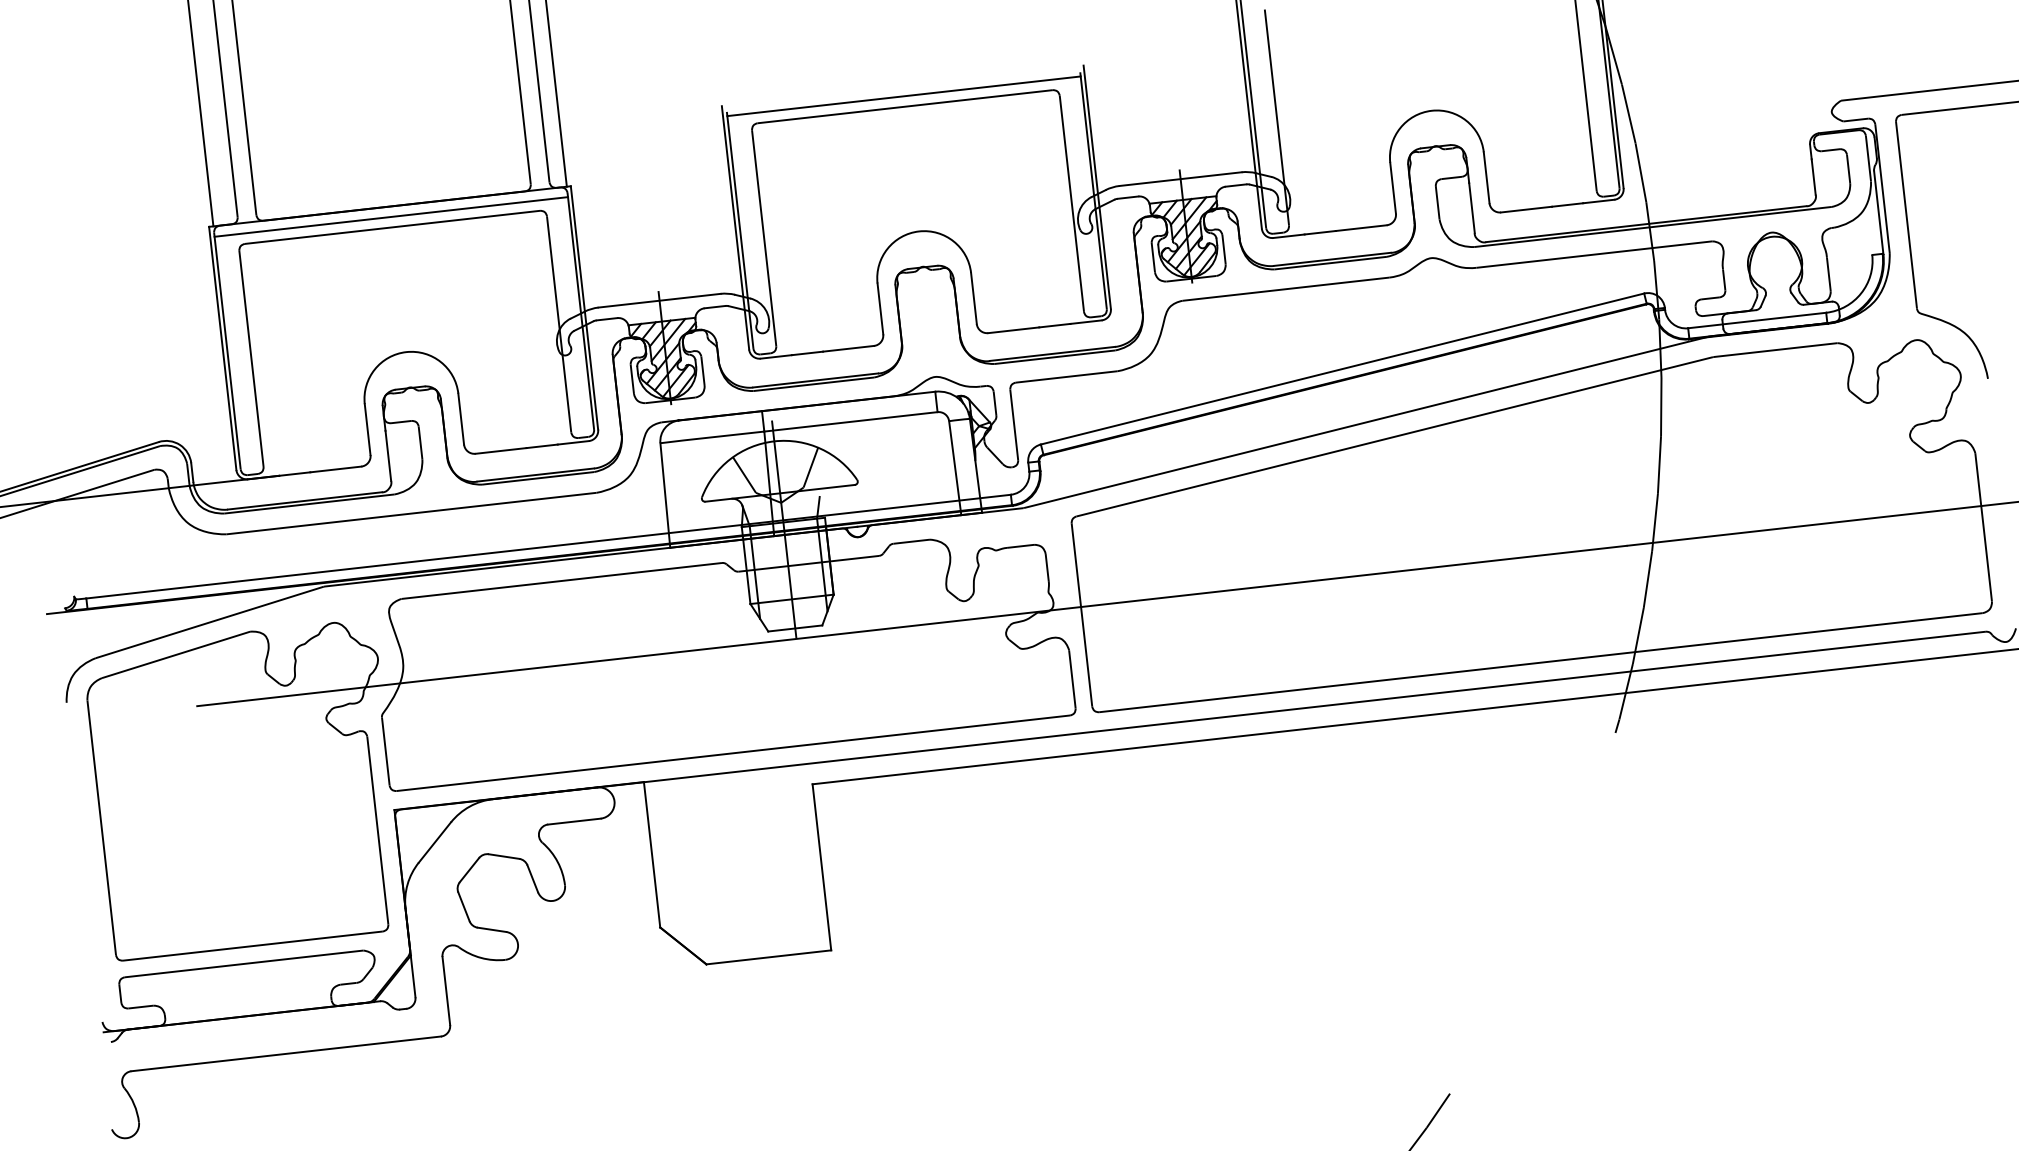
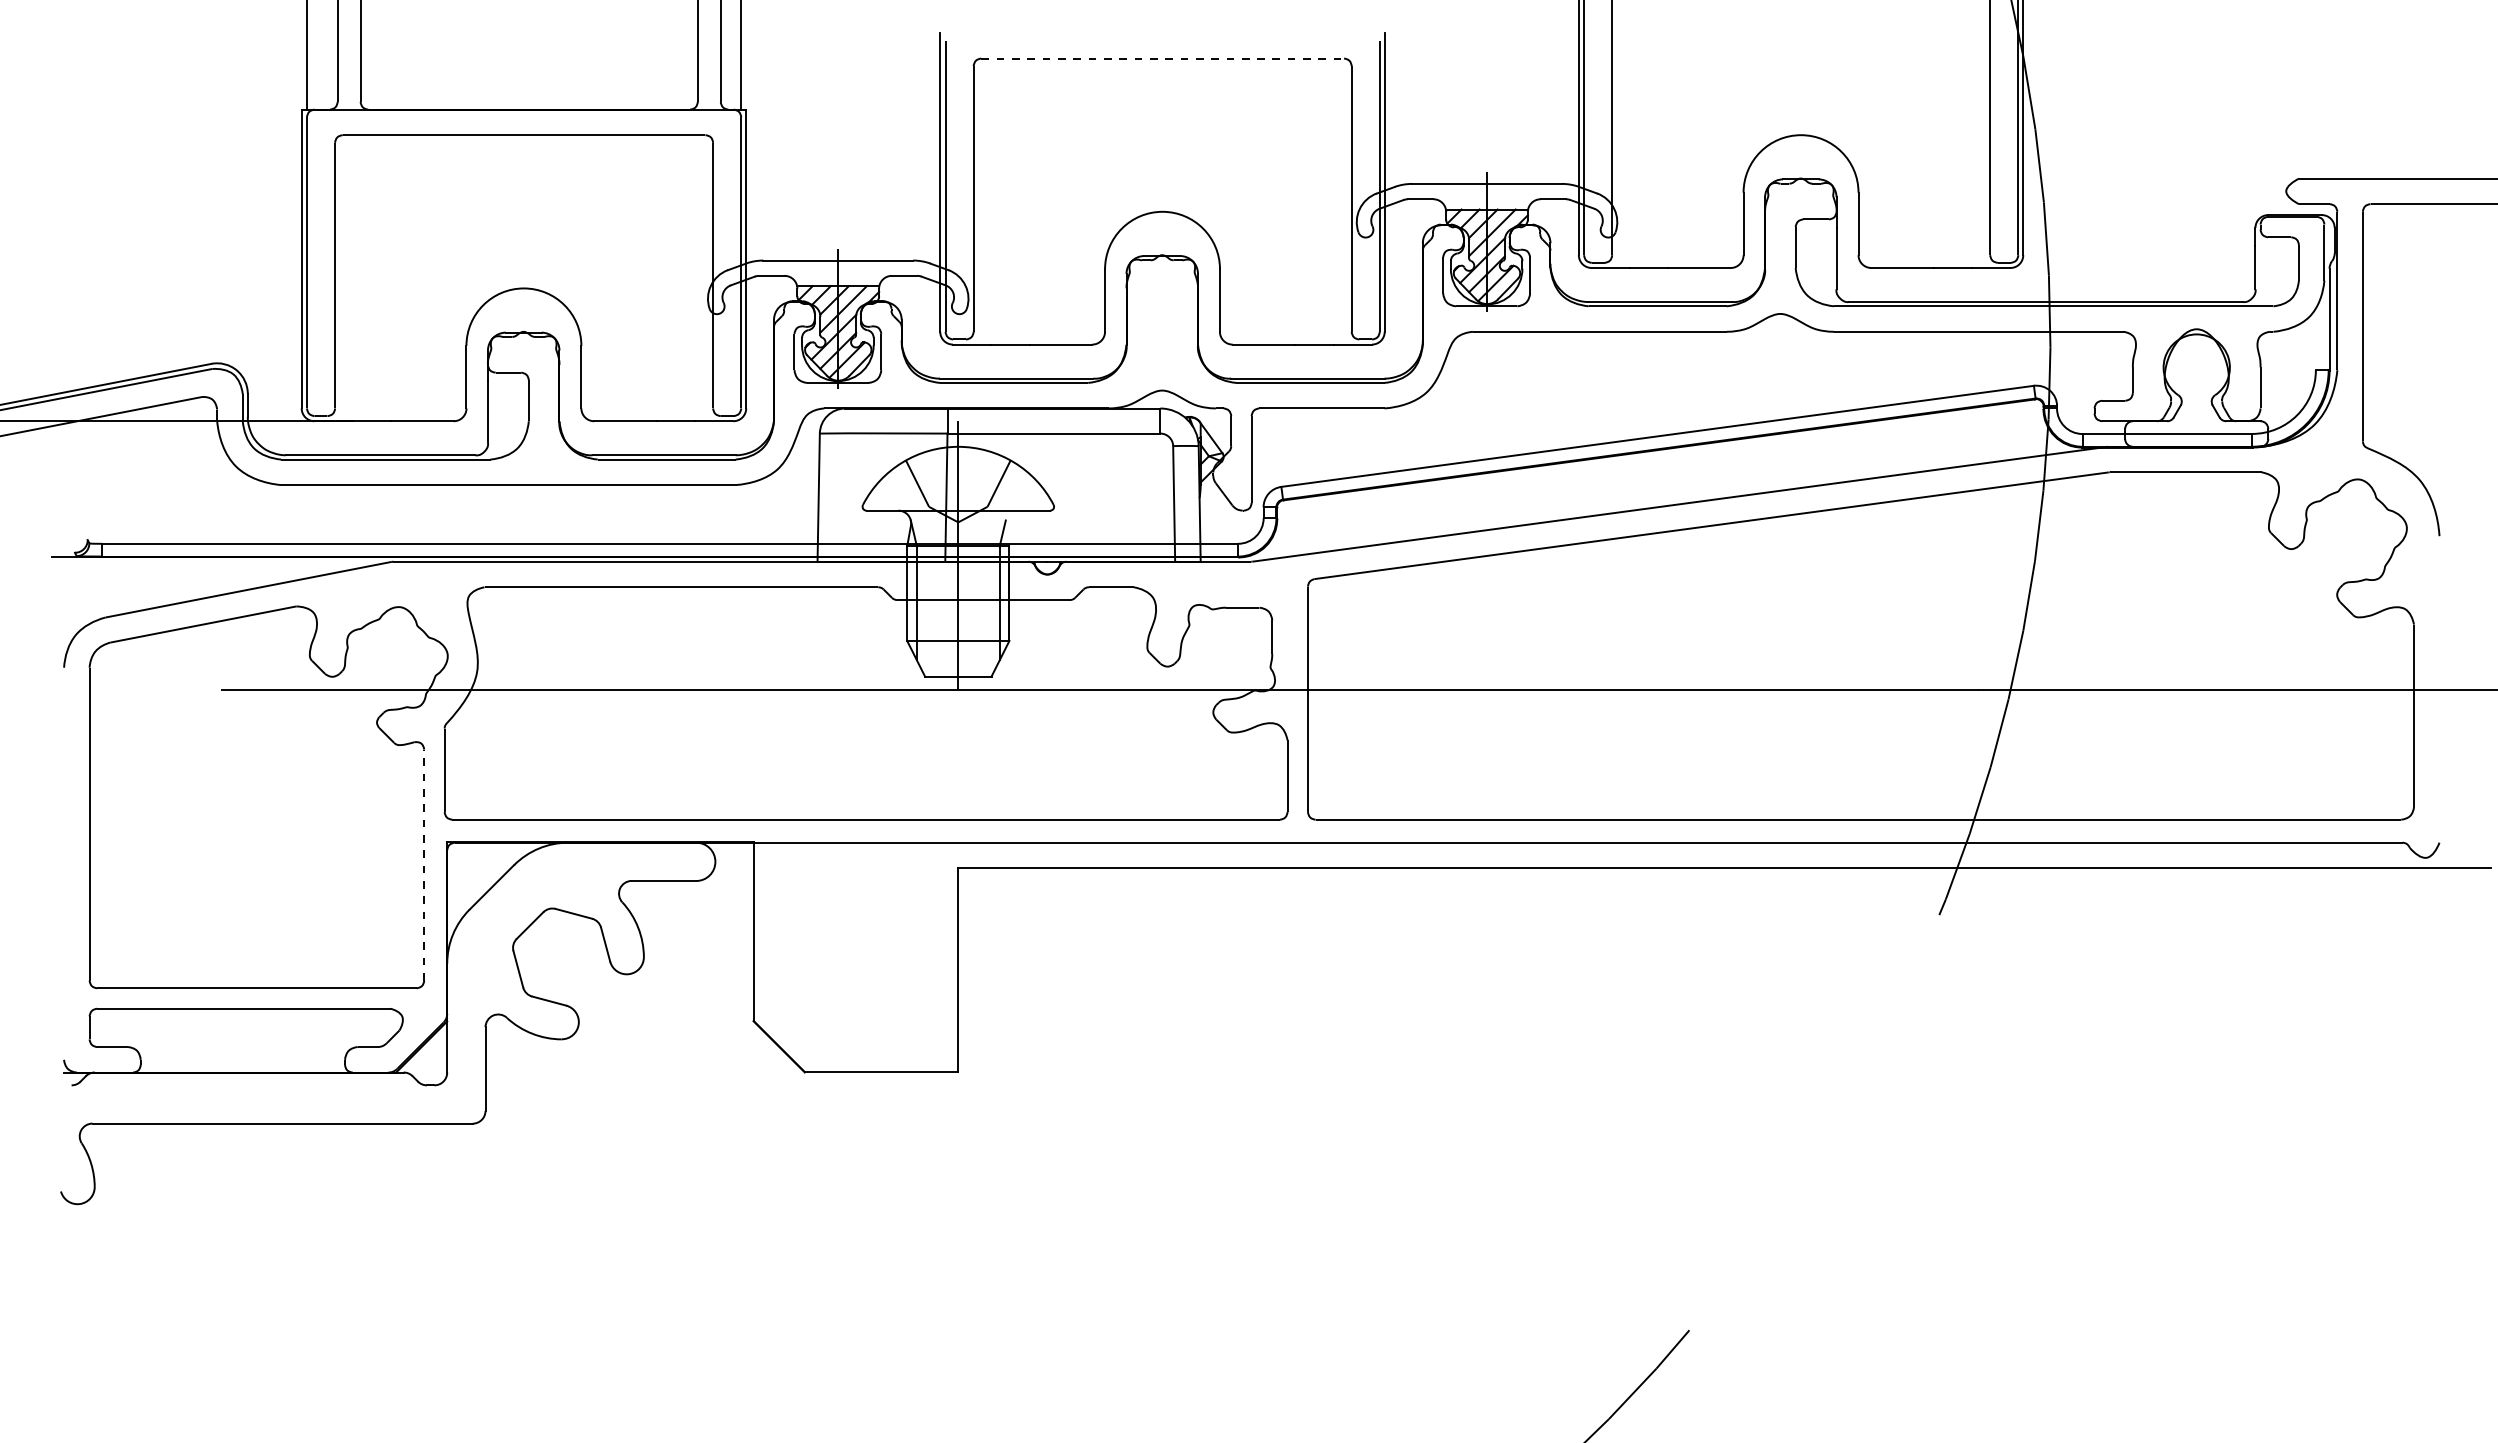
line: (903, 96) -> (1162, 45), removed
line: (905, 106) -> (1163, 58), solid -> dashed
line: (390, 217) -> (523, 122), removed
line: (378, 830) -> (424, 865), solid -> dashed

